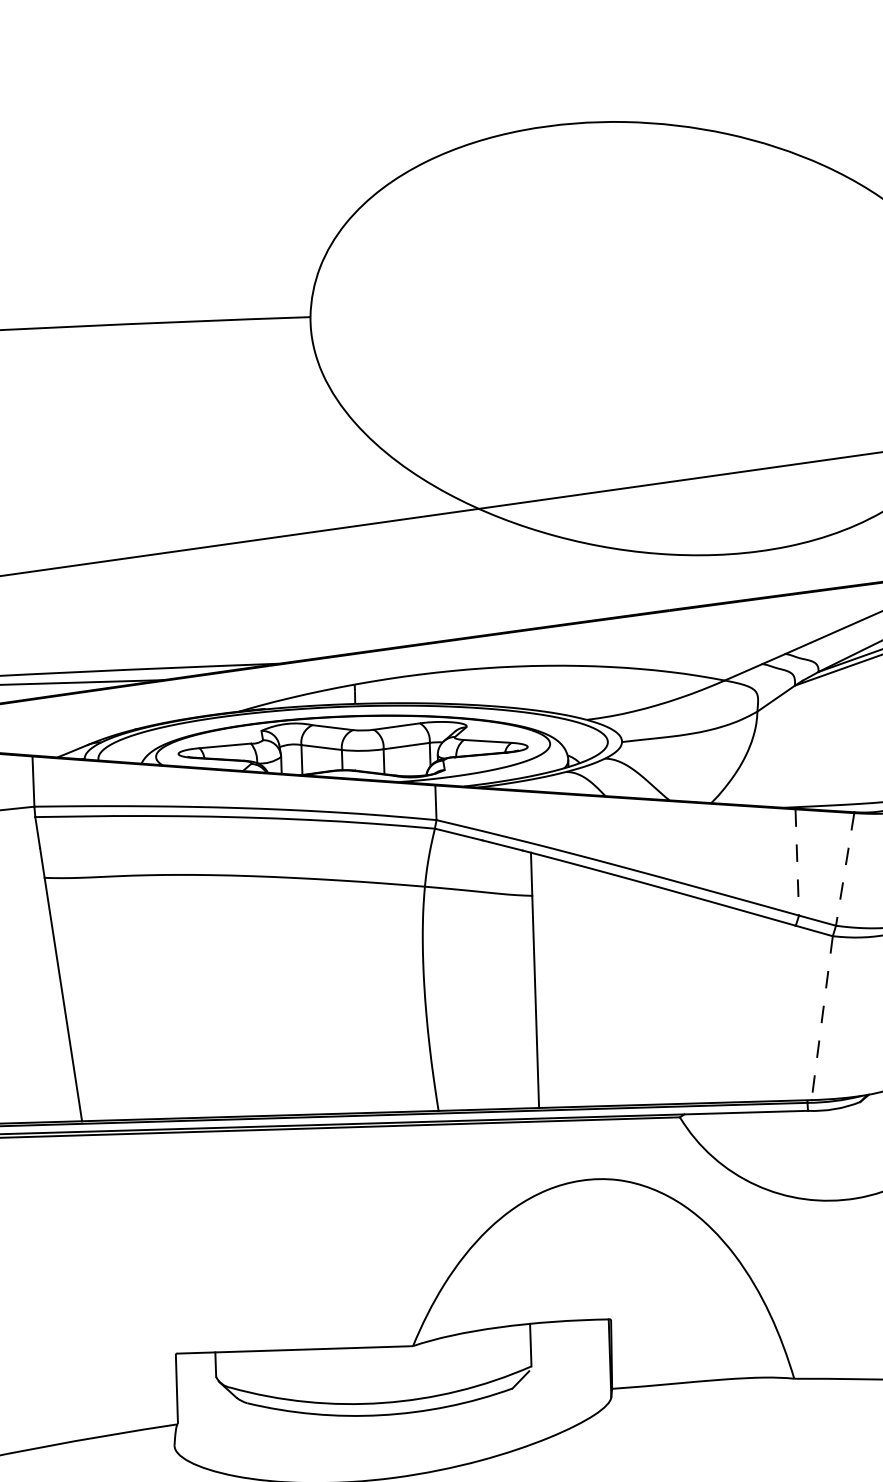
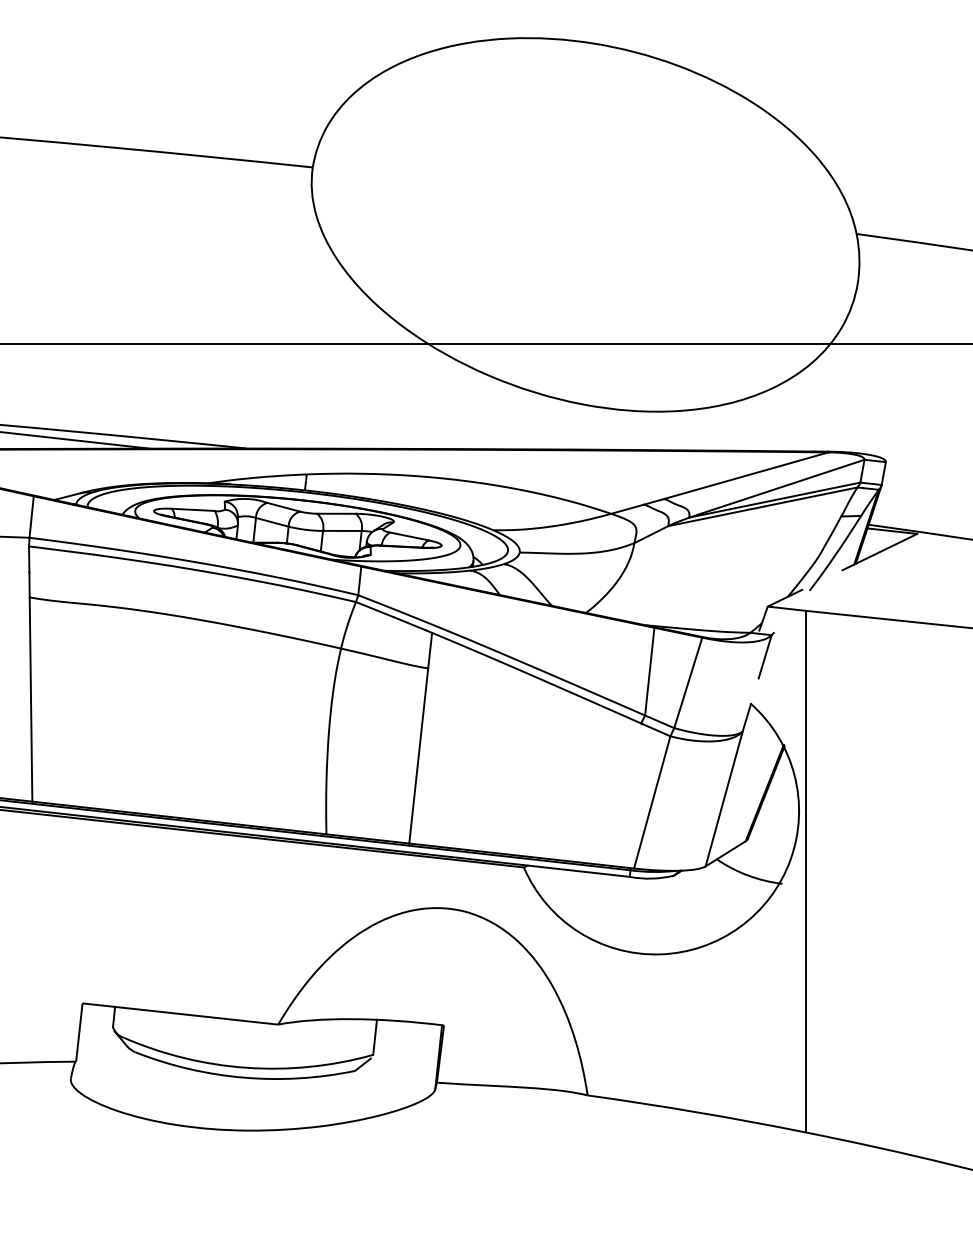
line: (797, 863) -> (649, 672), dashed -> solid
line: (845, 870) -> (688, 683), dashed -> solid
line: (822, 1018) -> (652, 802), dashed -> solid

